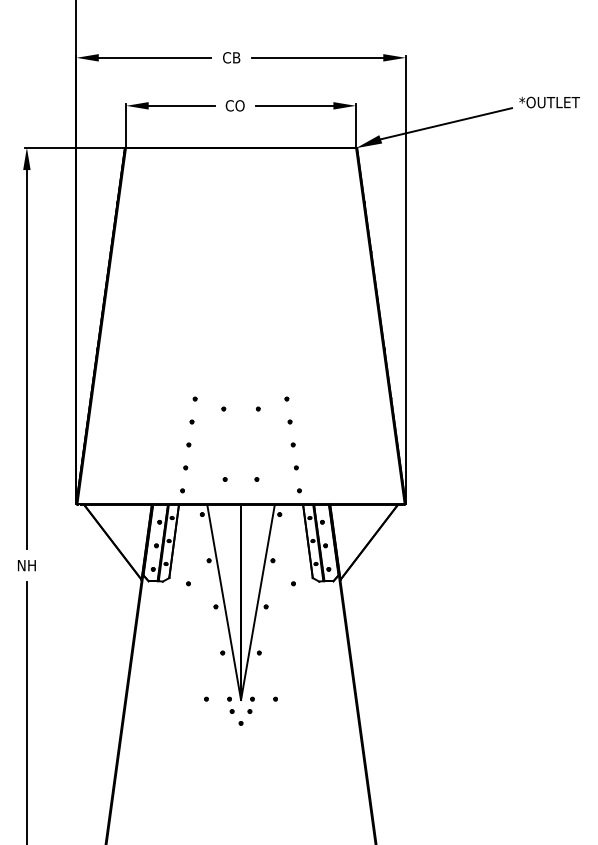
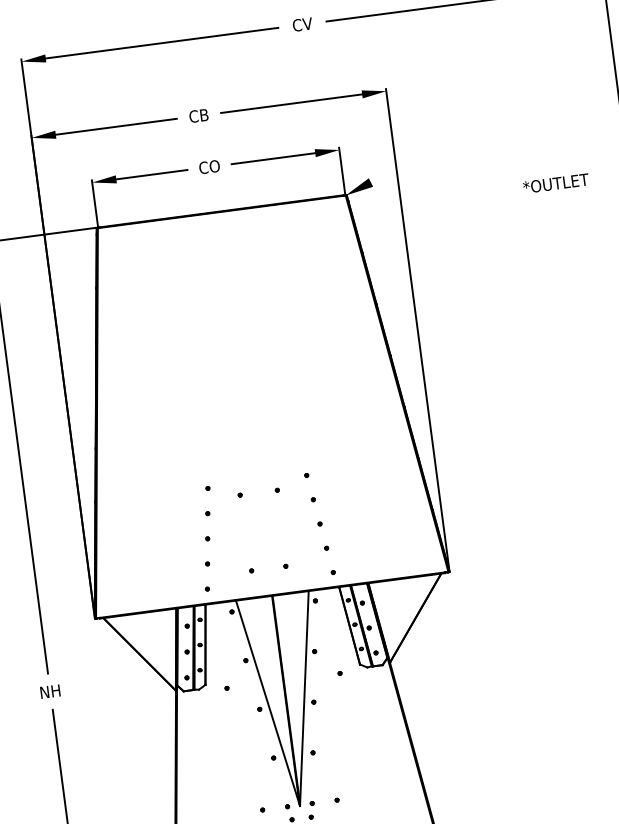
text: (549, 102) -> (555, 183), moved
line: (446, 123) -> (439, 156), removed

